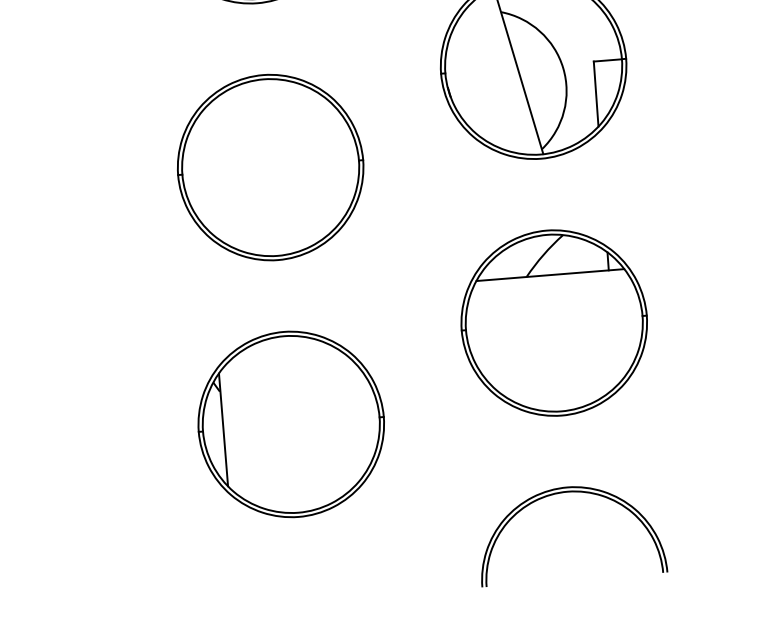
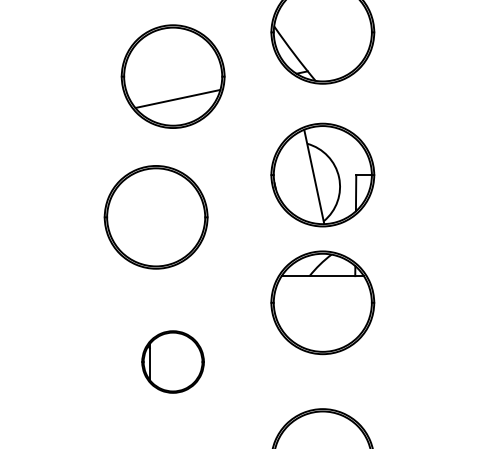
part: (269, 167) -> (155, 217), moved
part: (553, 322) -> (322, 302), moved
part: (290, 423) -> (172, 361), size x0.6

